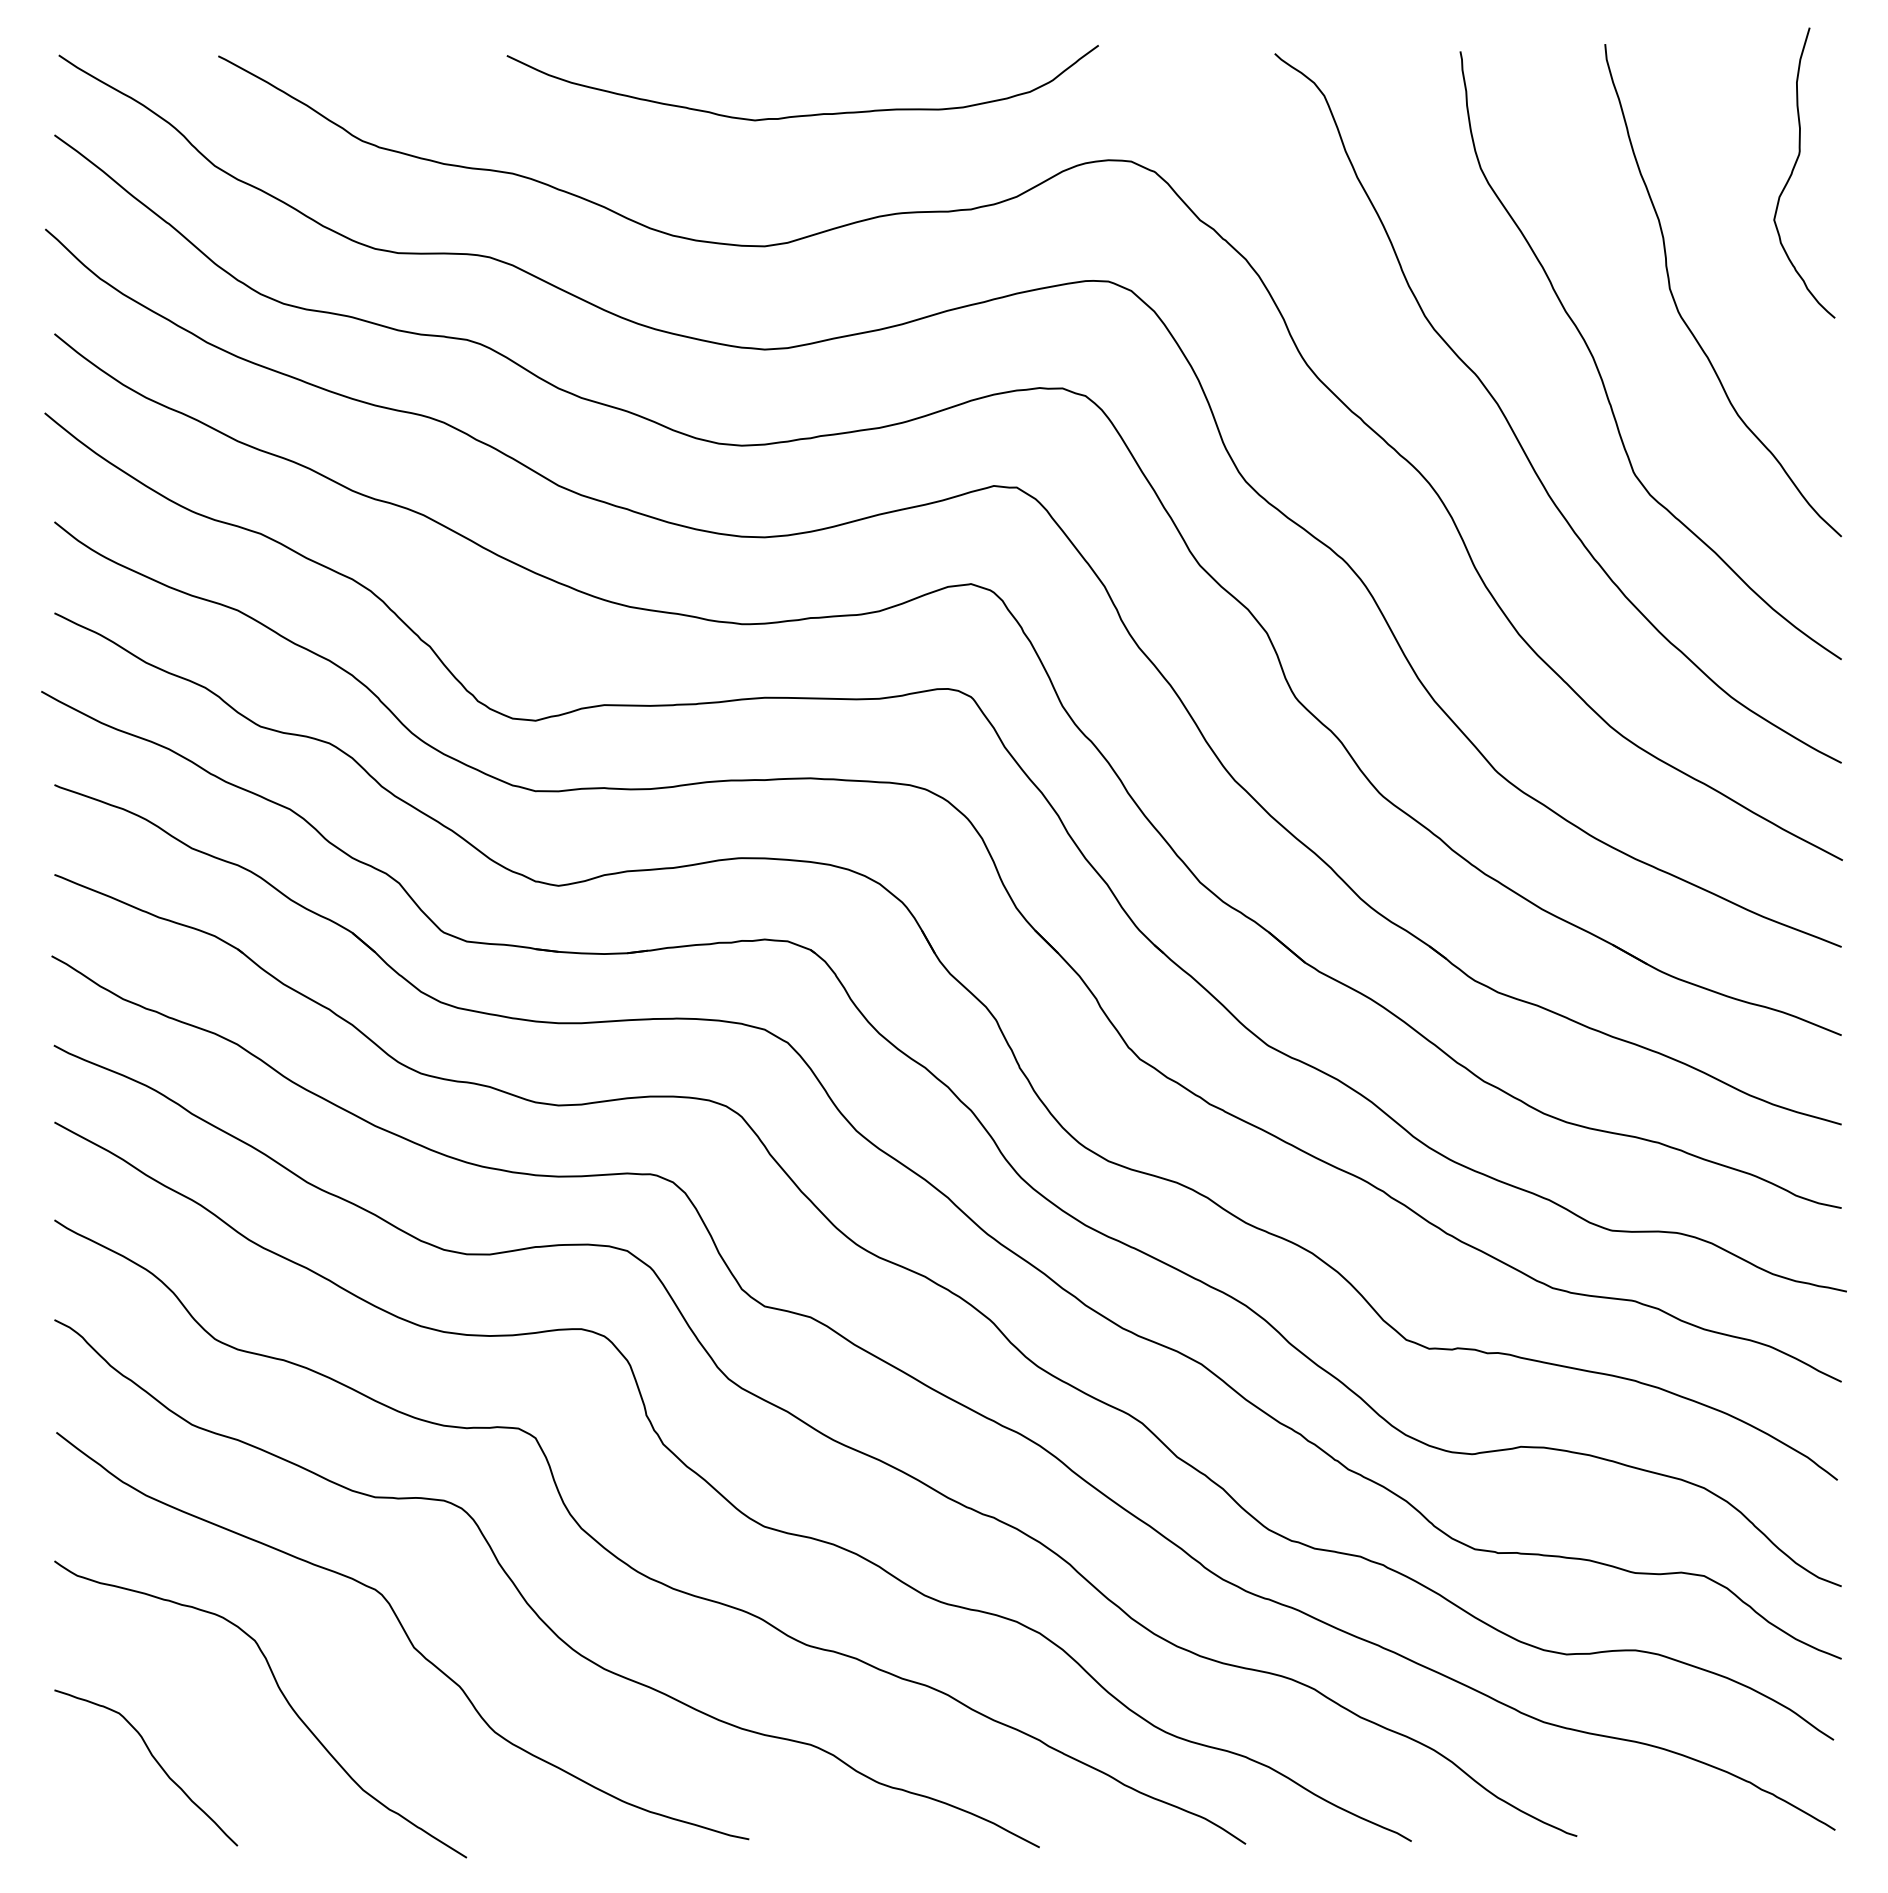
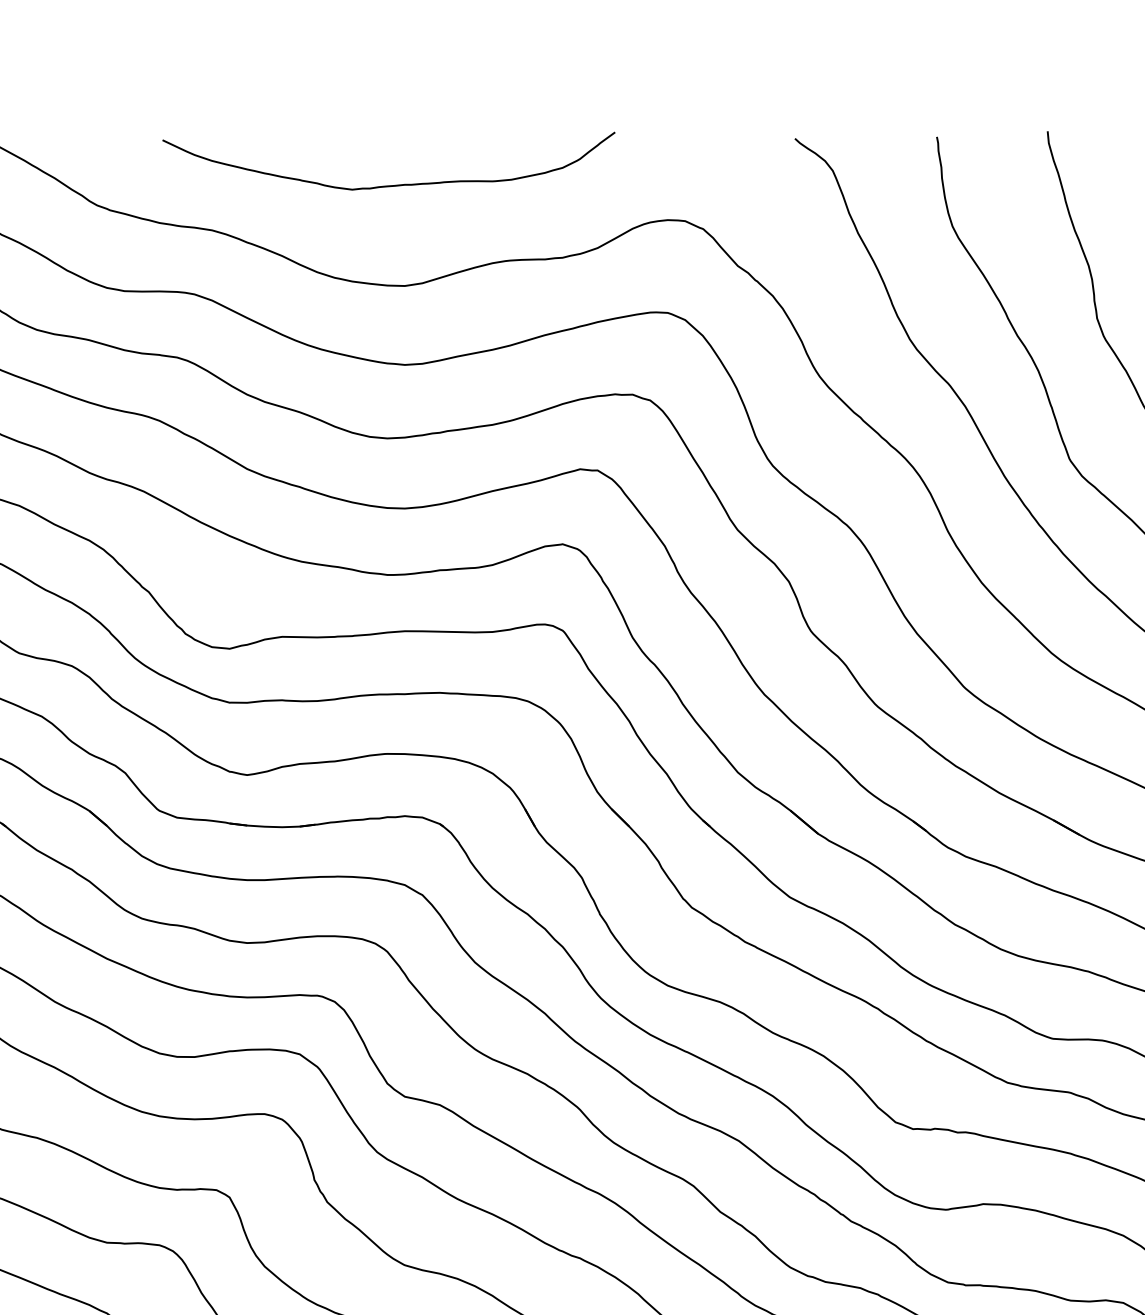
curve: (805, 114) -> (390, 185), moved

